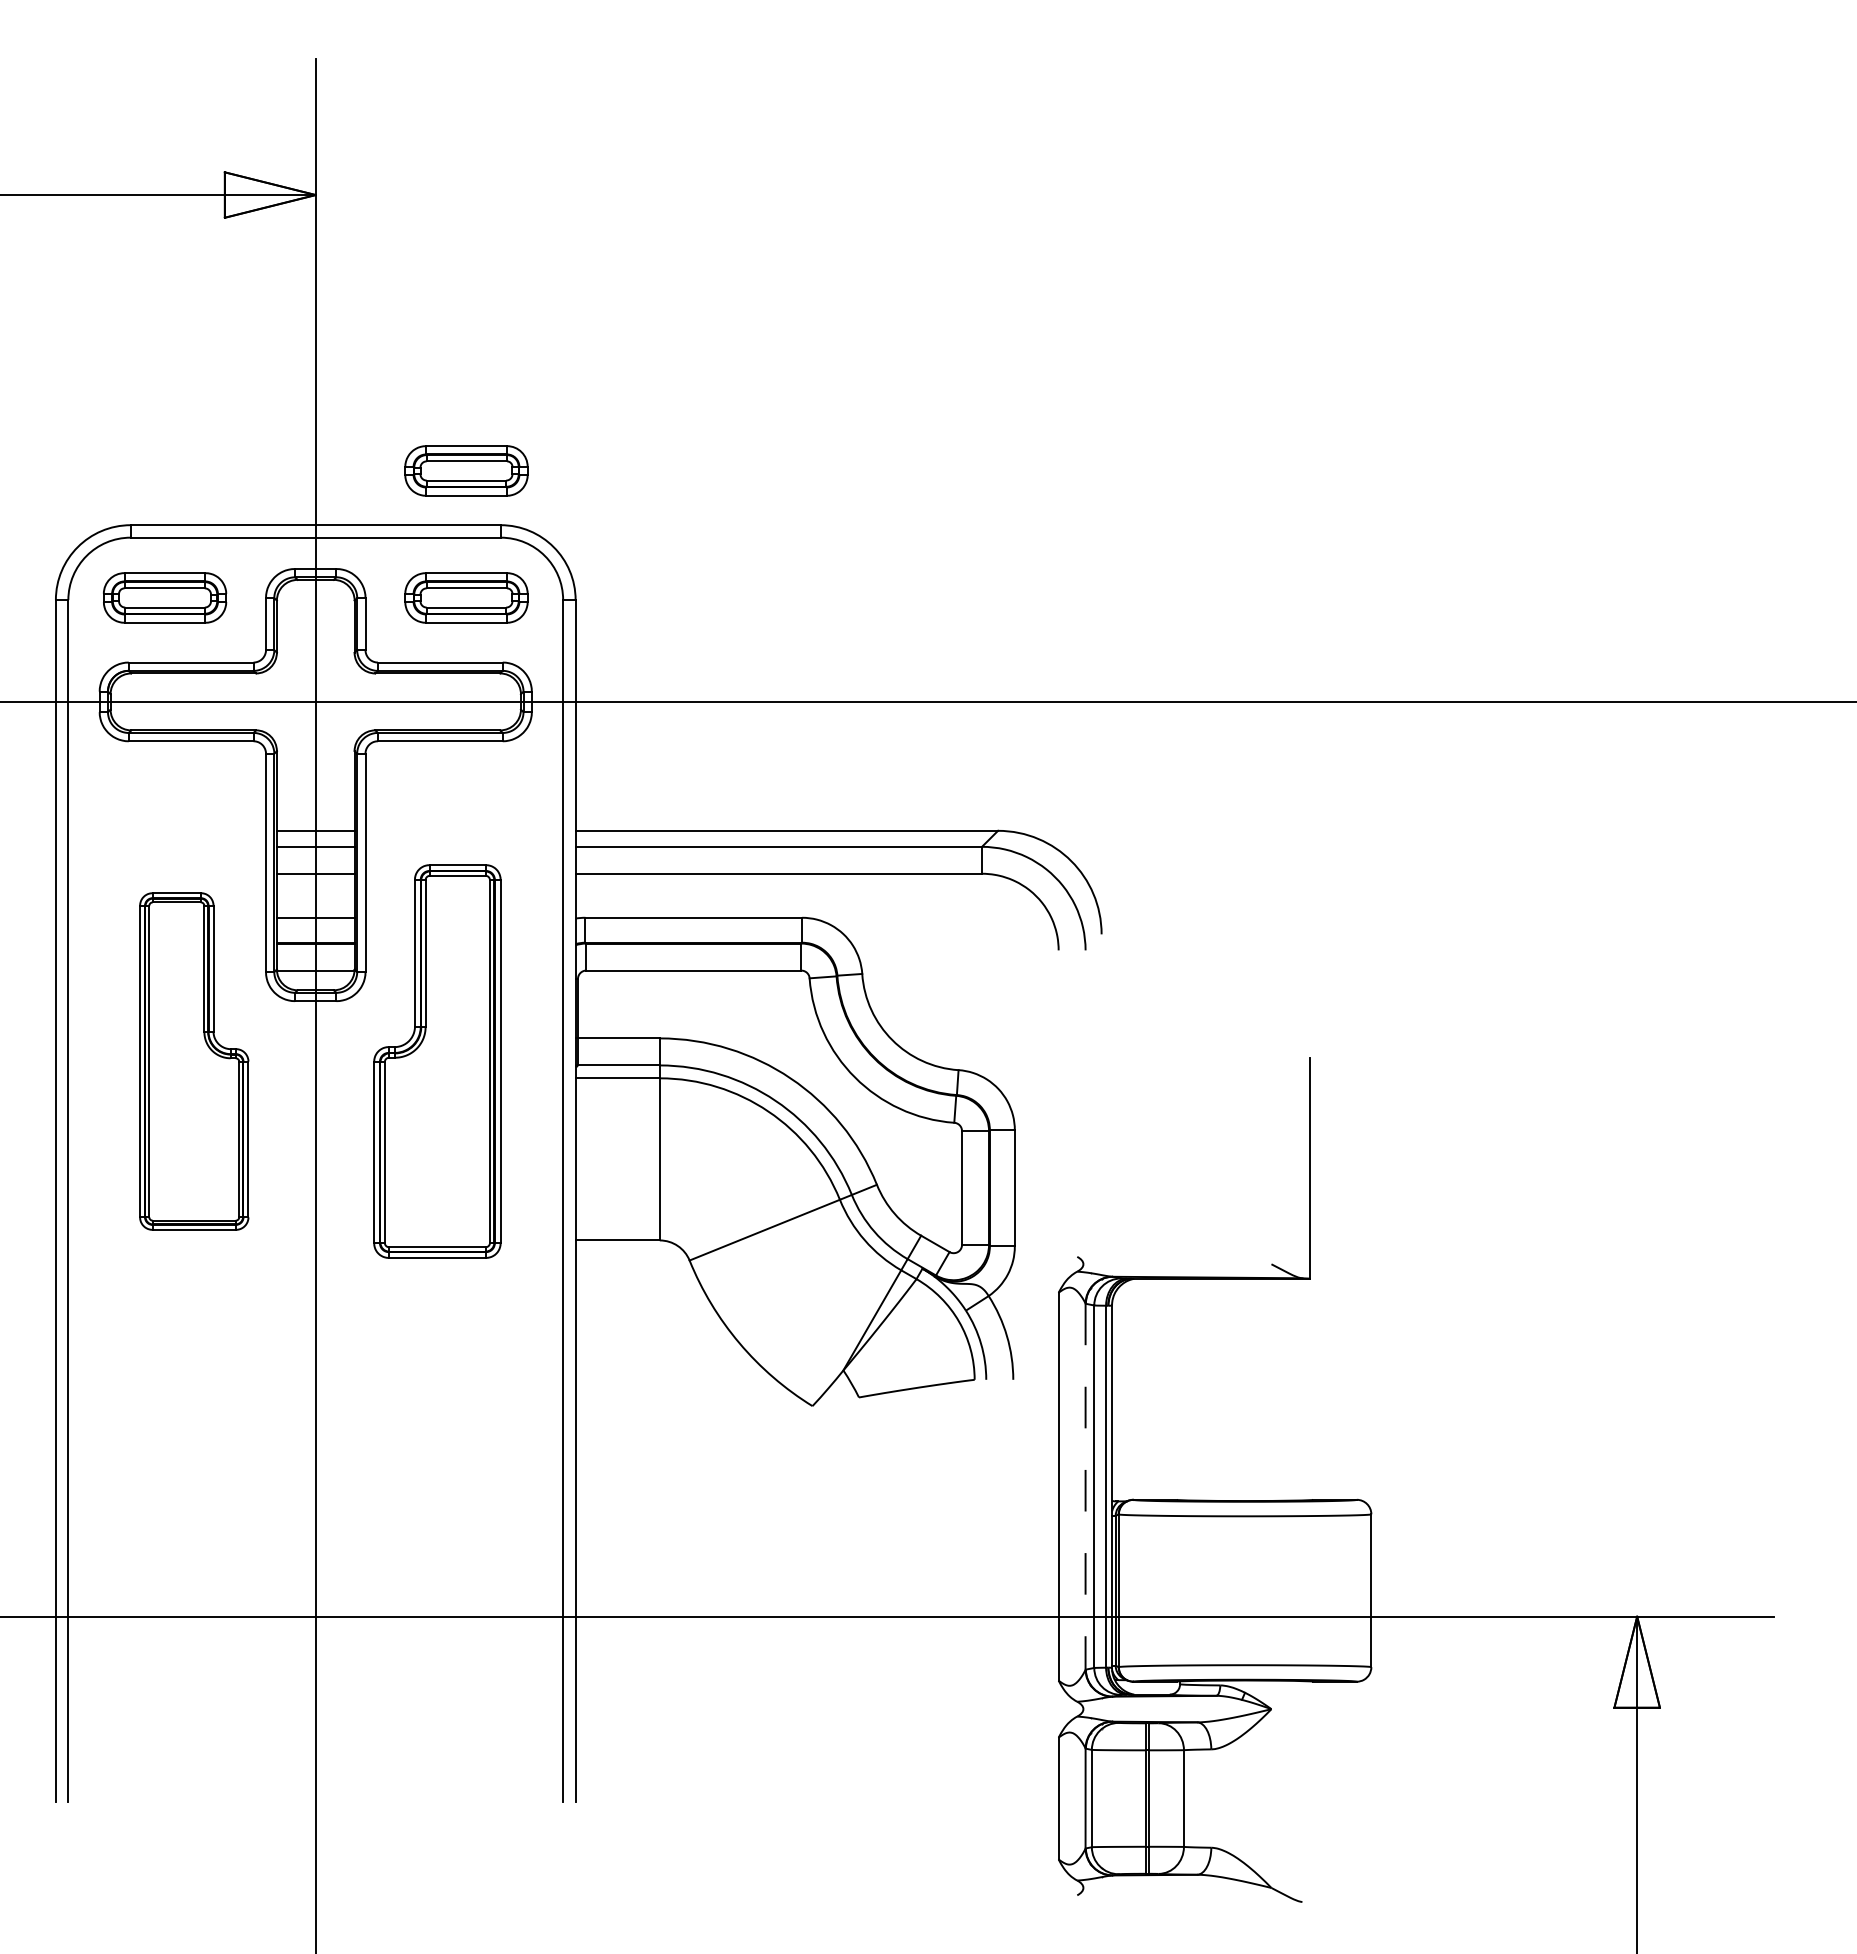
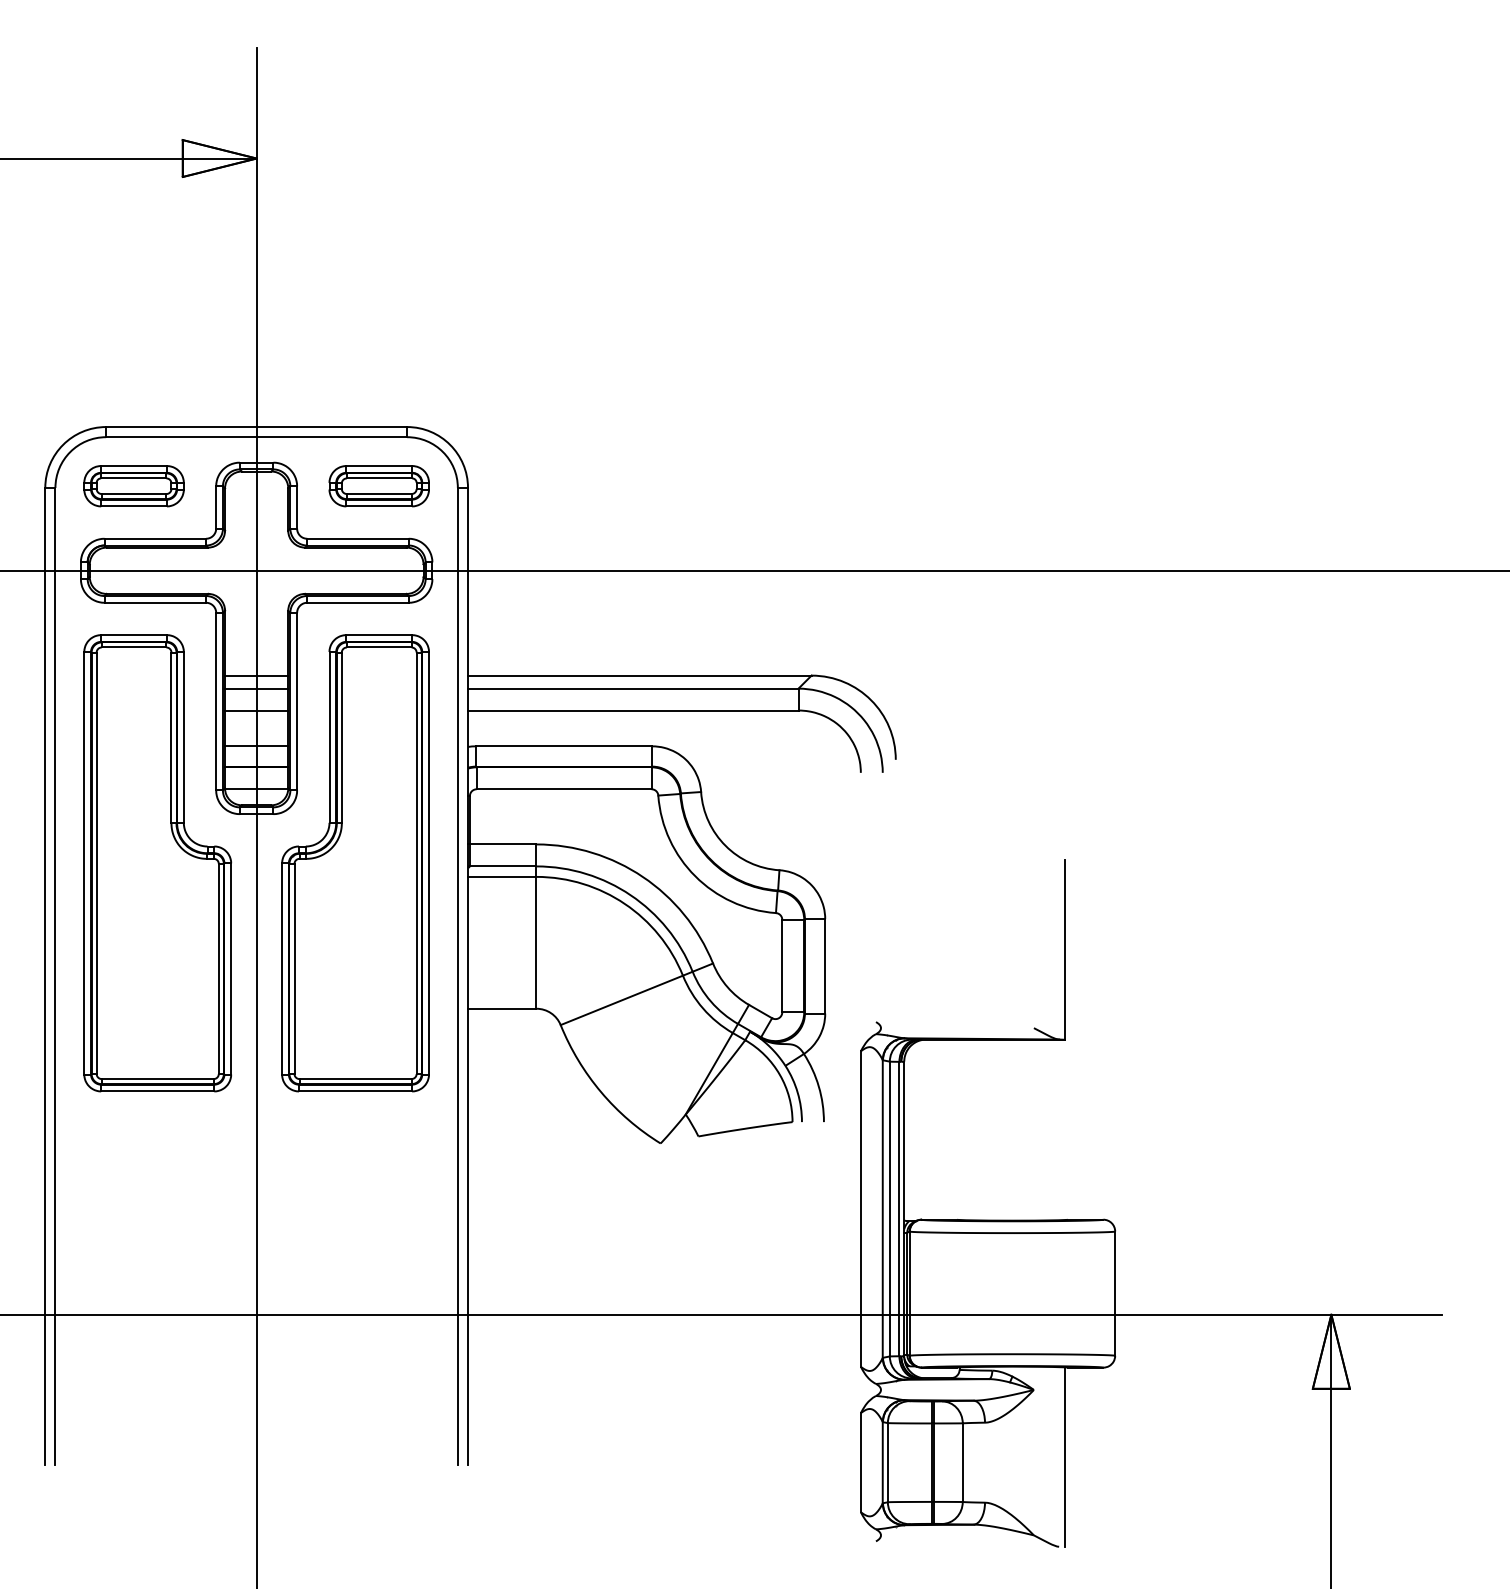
part: (466, 470) -> (379, 382), removed
part: (194, 1061) -> (158, 863), size x1.67
part: (437, 1061) -> (355, 863), size x1.43
line: (1085, 1487) -> (882, 1209), dashed -> solid
line: (1310, 1791) -> (1065, 1456), added

